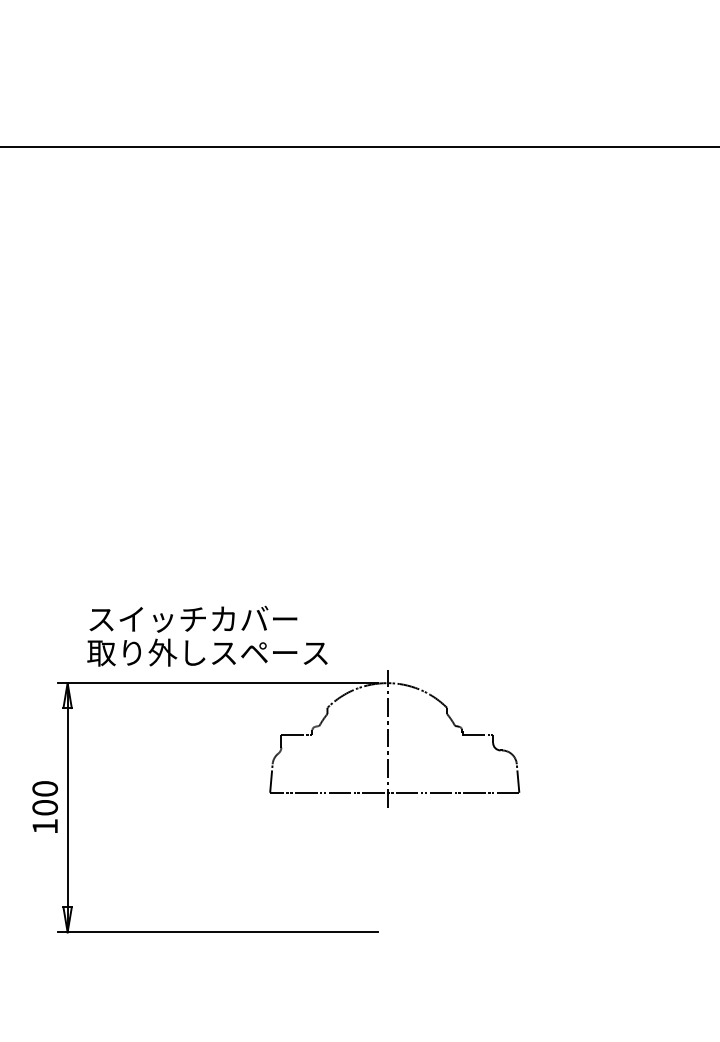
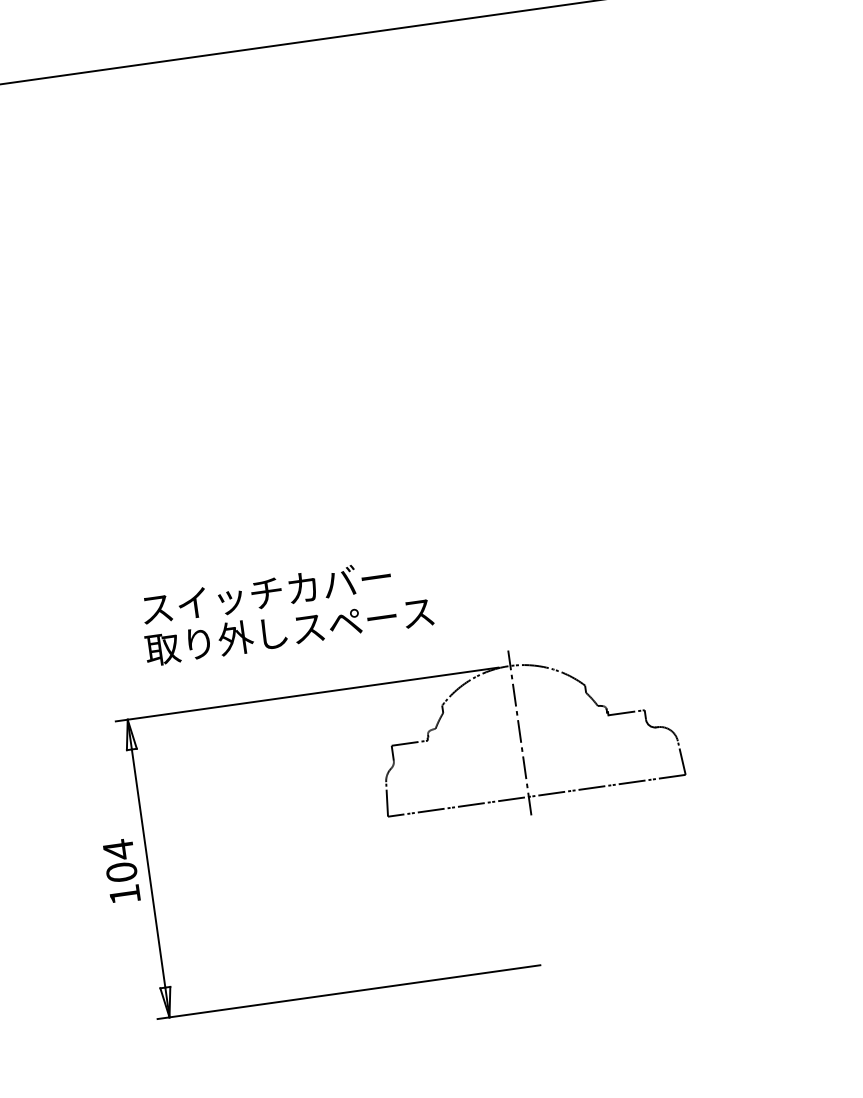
text: (207, 635) -> (286, 610), moved
text: (45, 788) -> (118, 849), 100 -> 104

